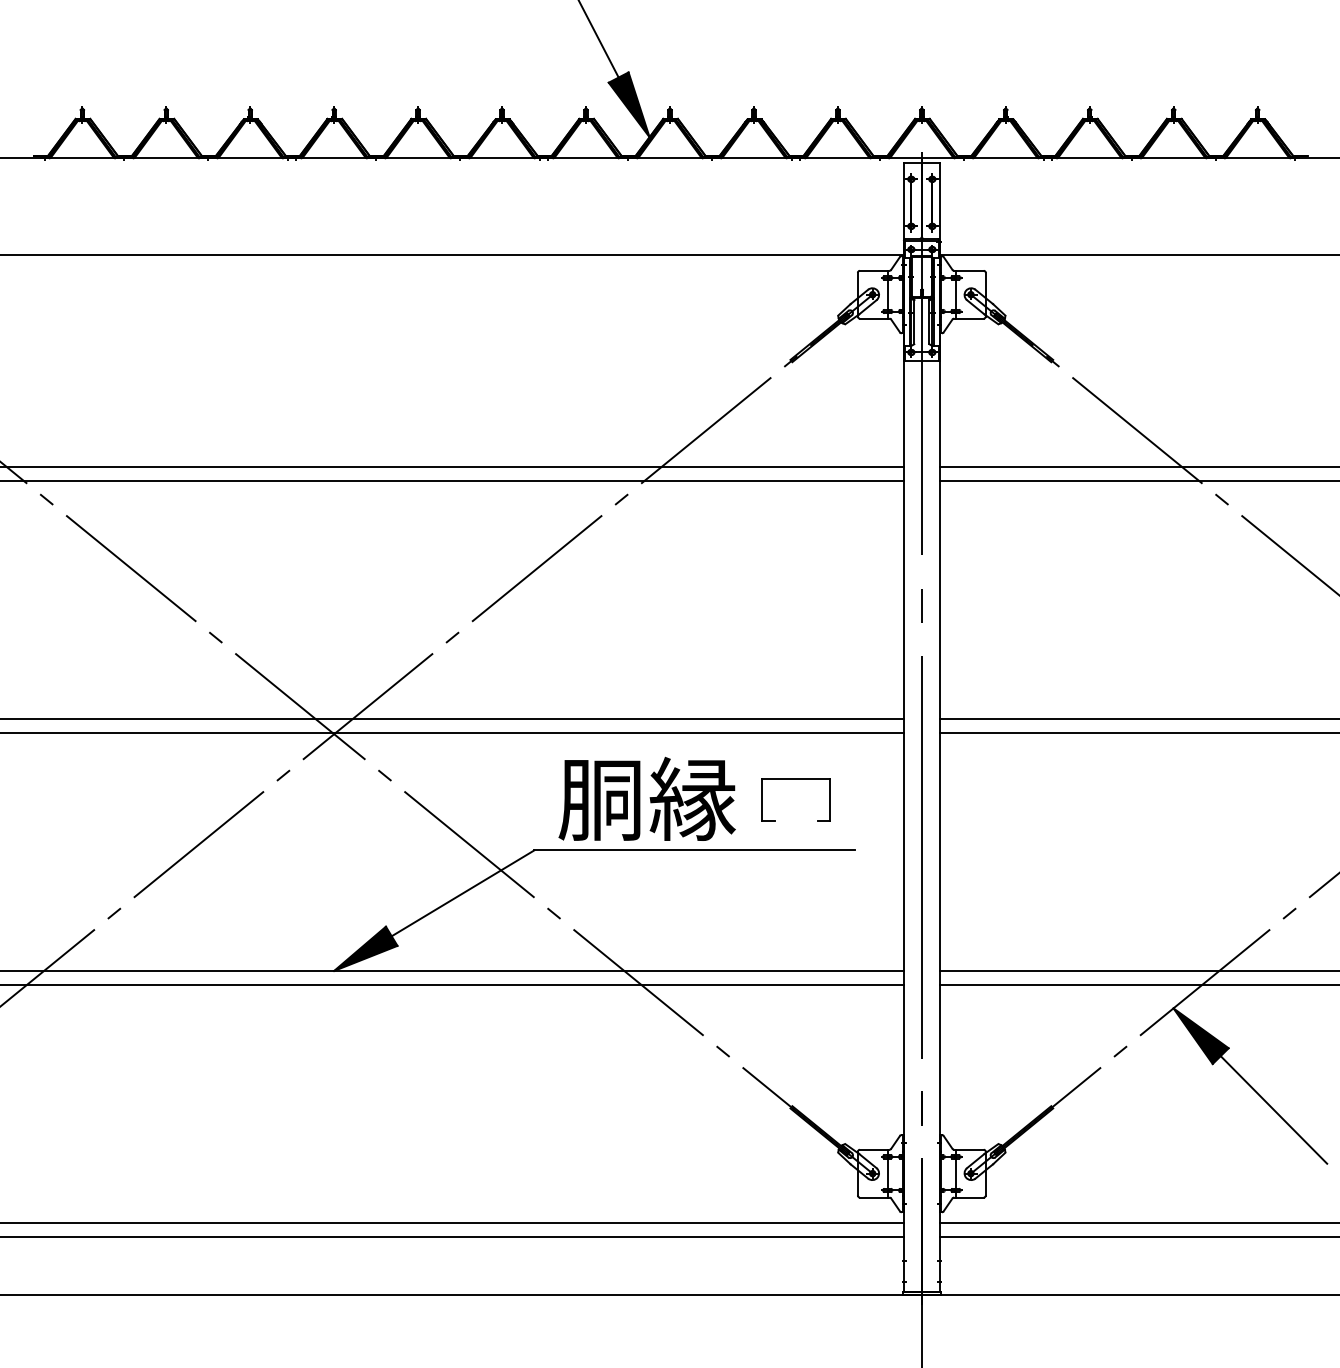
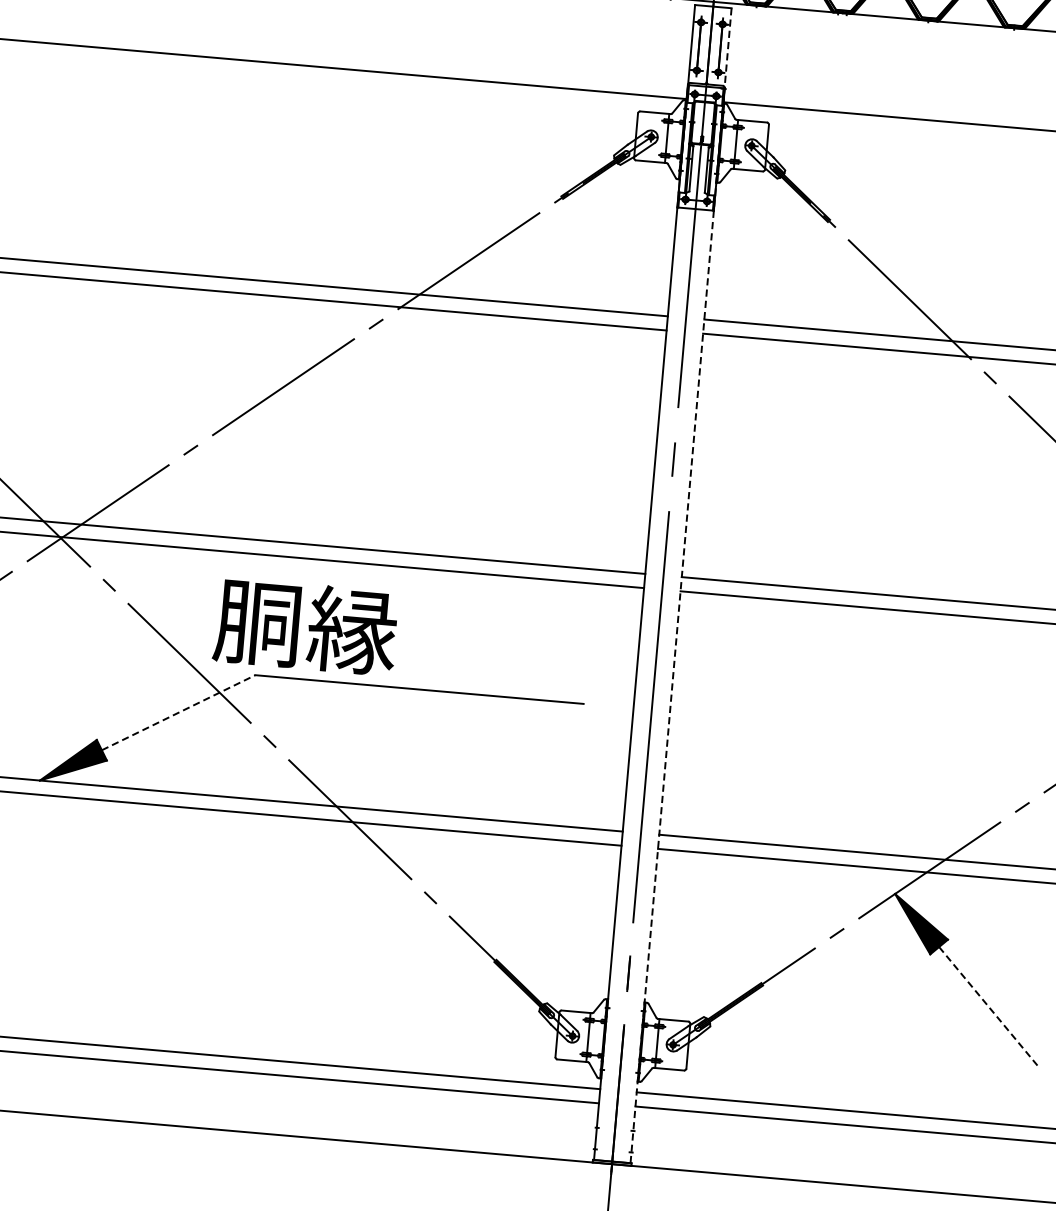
line: (939, 727) -> (680, 585), solid -> dashed
part: (795, 779) -> (528, 626), removed
text: (646, 798) -> (305, 626), moved
line: (463, 893) -> (179, 712), solid -> dashed
line: (1273, 1109) -> (988, 1006), solid -> dashed

